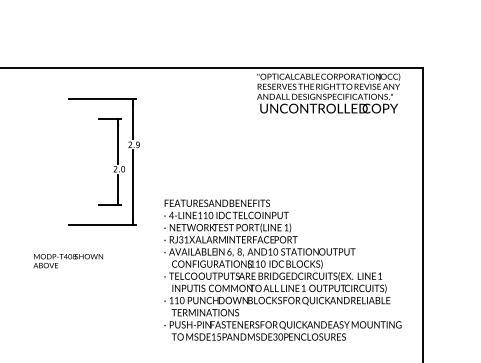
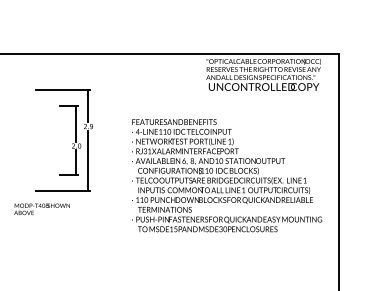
part: (113, 166) -> (71, 143), moved
text: (67, 261) -> (41, 209), moved
text: (282, 269) -> (226, 175), moved

